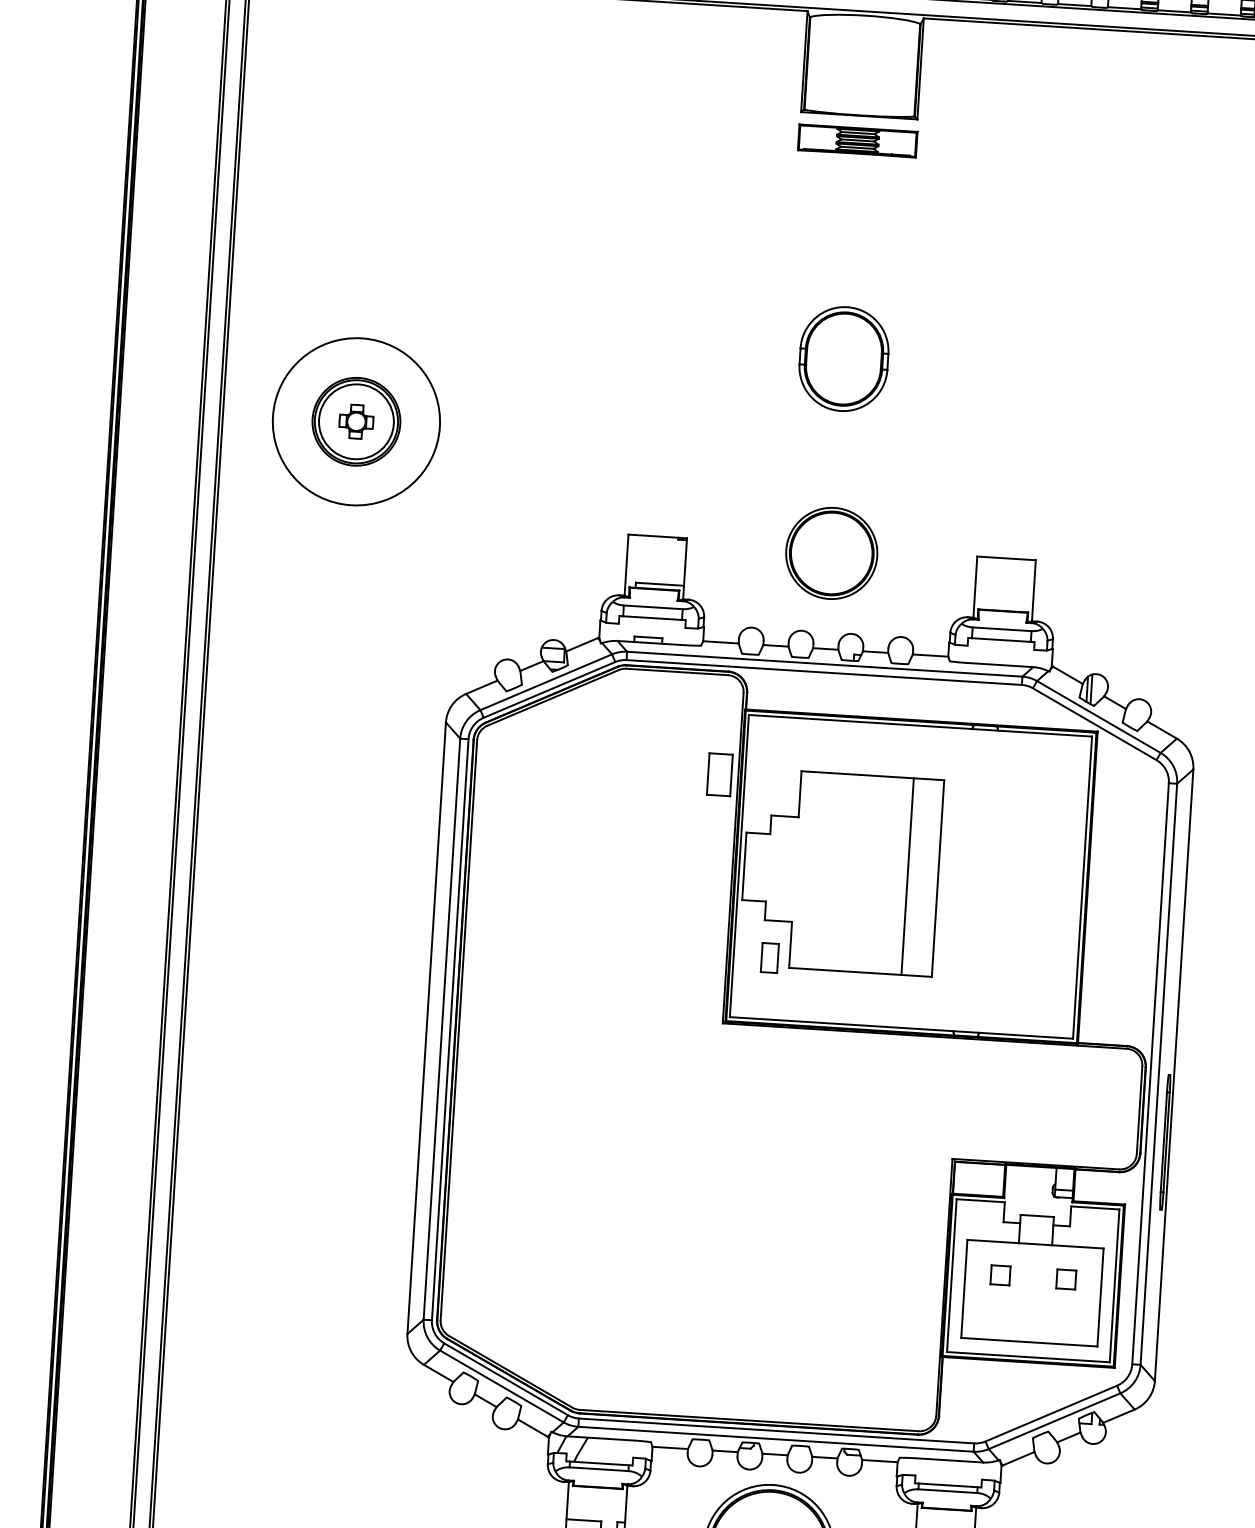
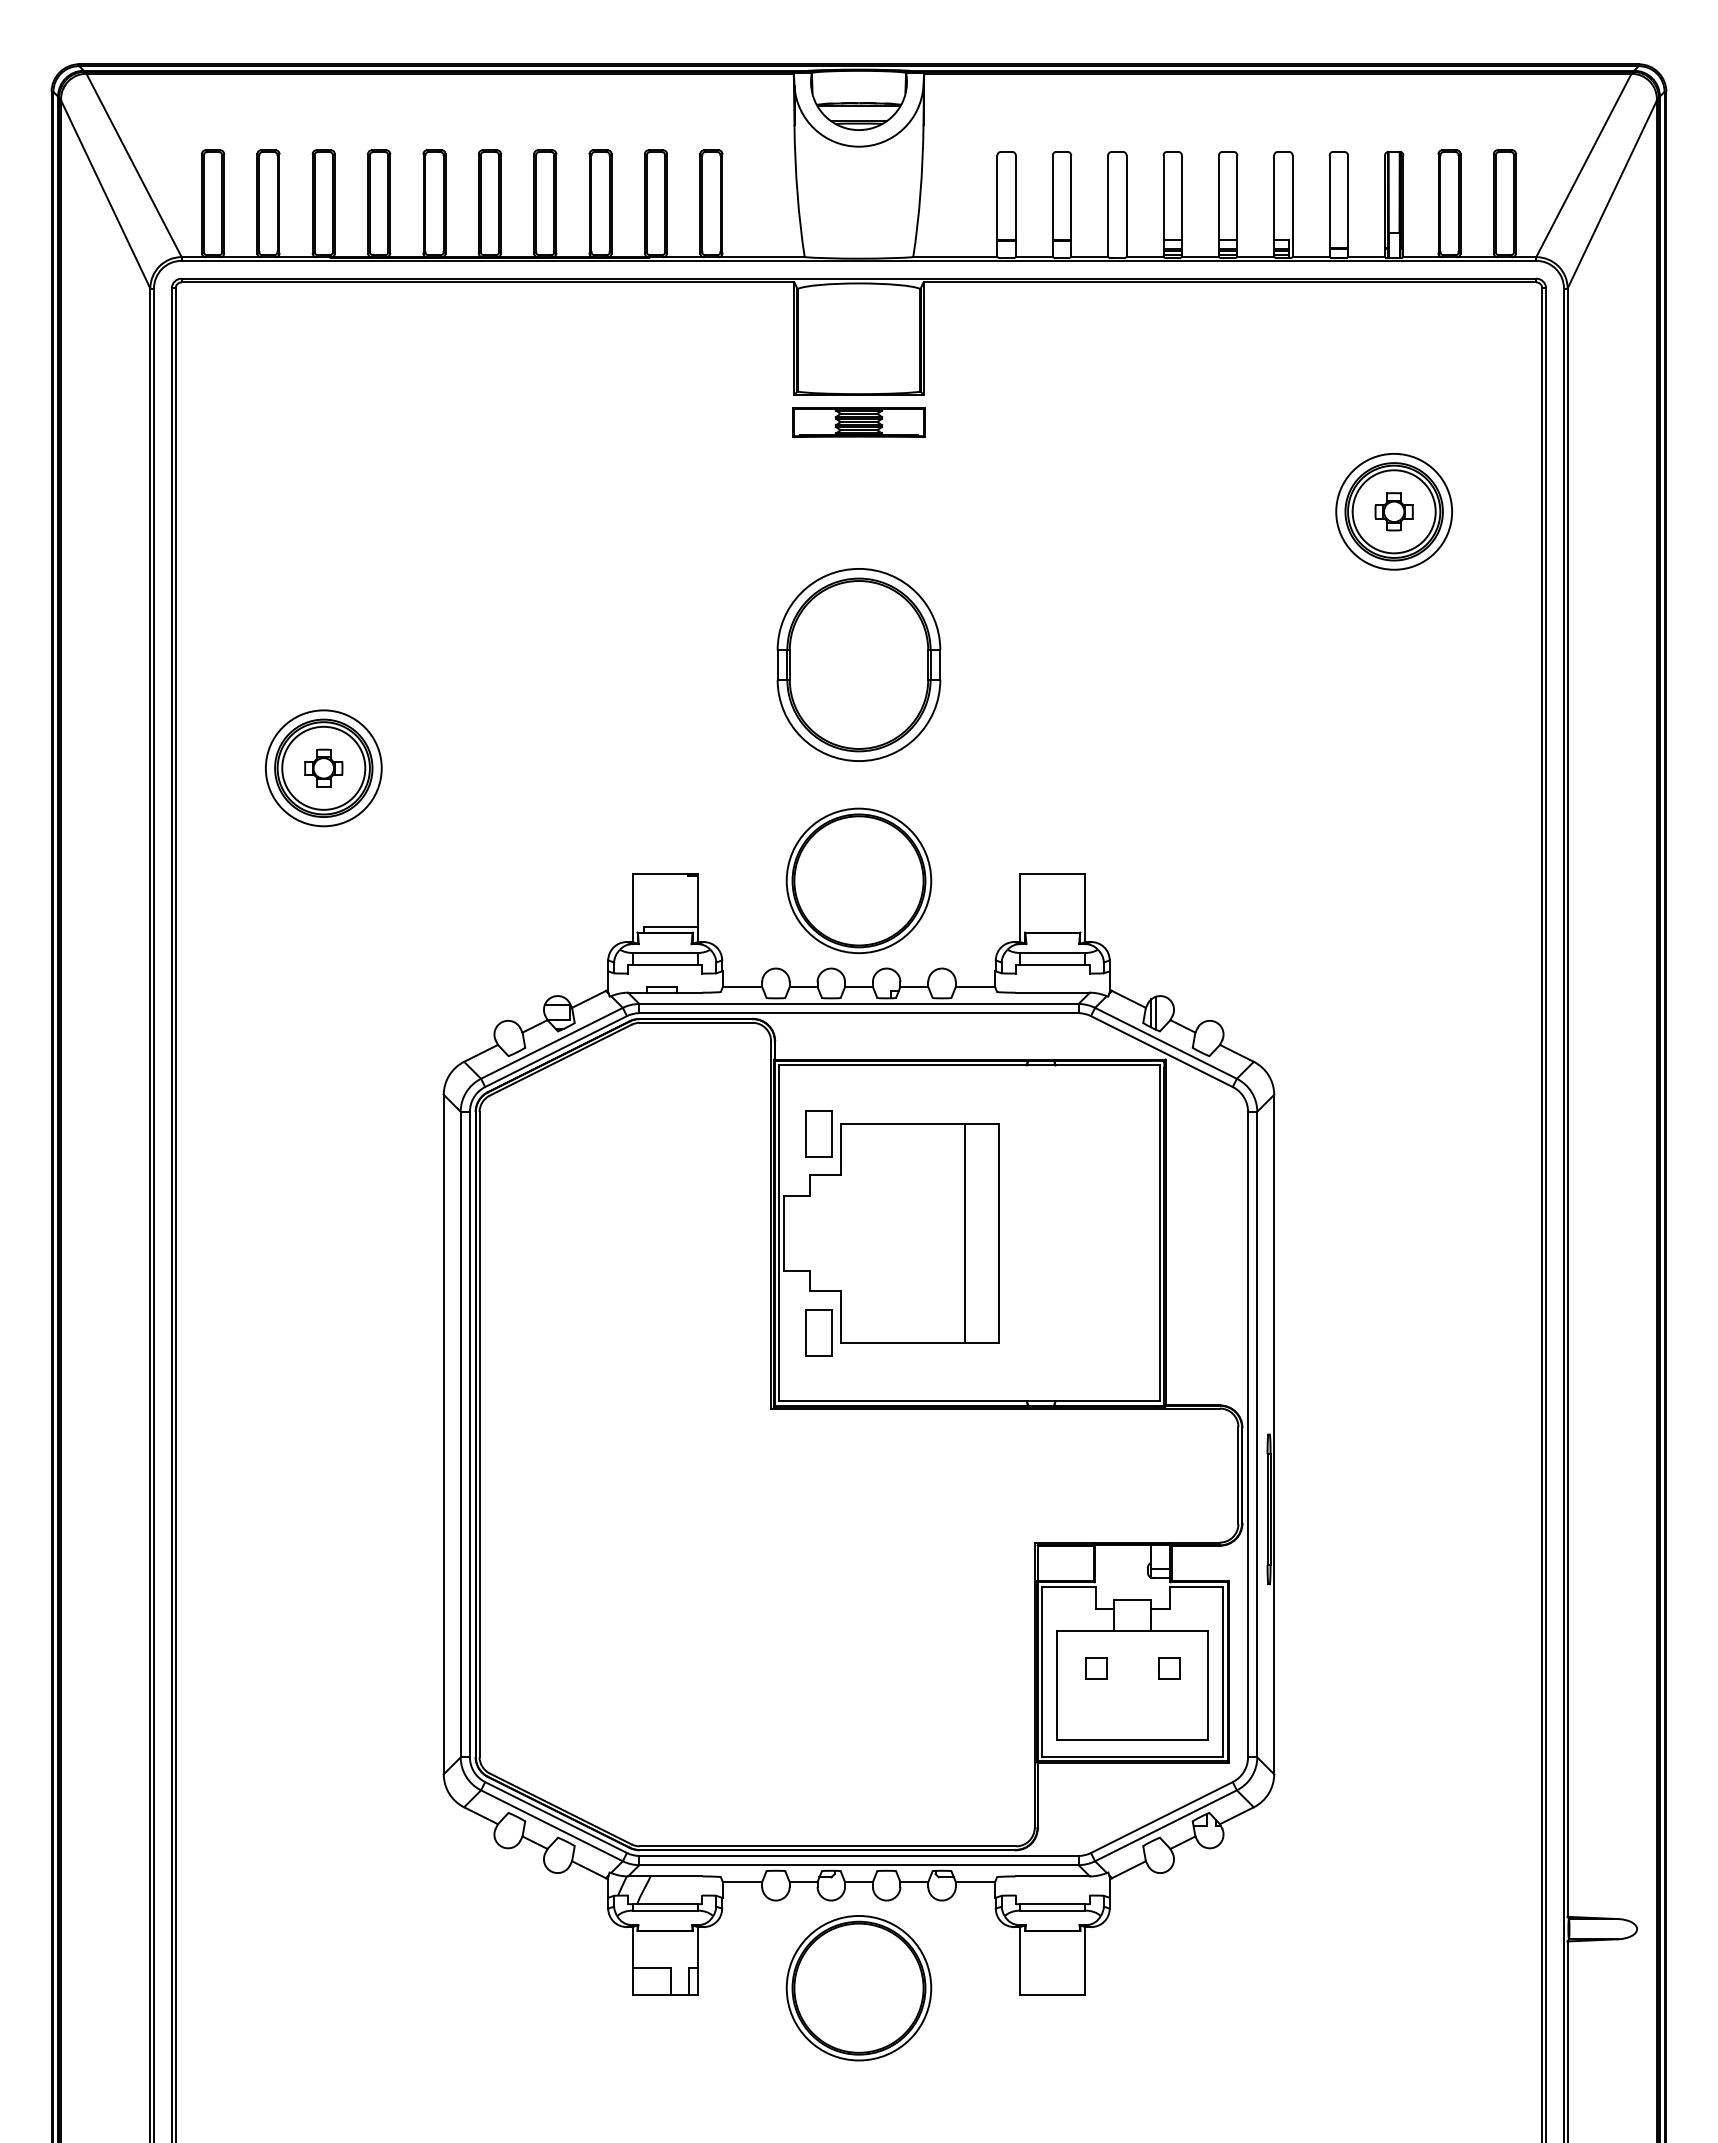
part: (843, 358) -> (858, 664), size x1.67
circle: (356, 421) -> (323, 768), size x0.62
part: (831, 553) -> (858, 880), size x1.43
part: (719, 774) -> (818, 1133), moved
part: (769, 957) -> (818, 1332), size x1.43

